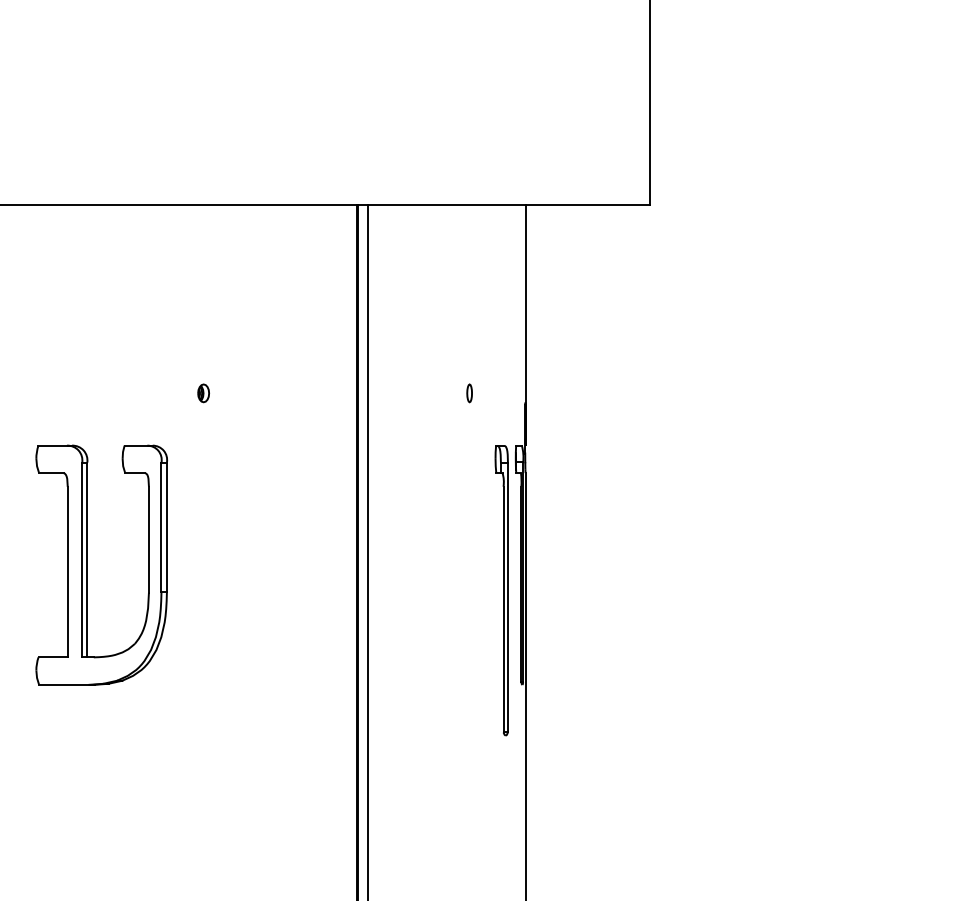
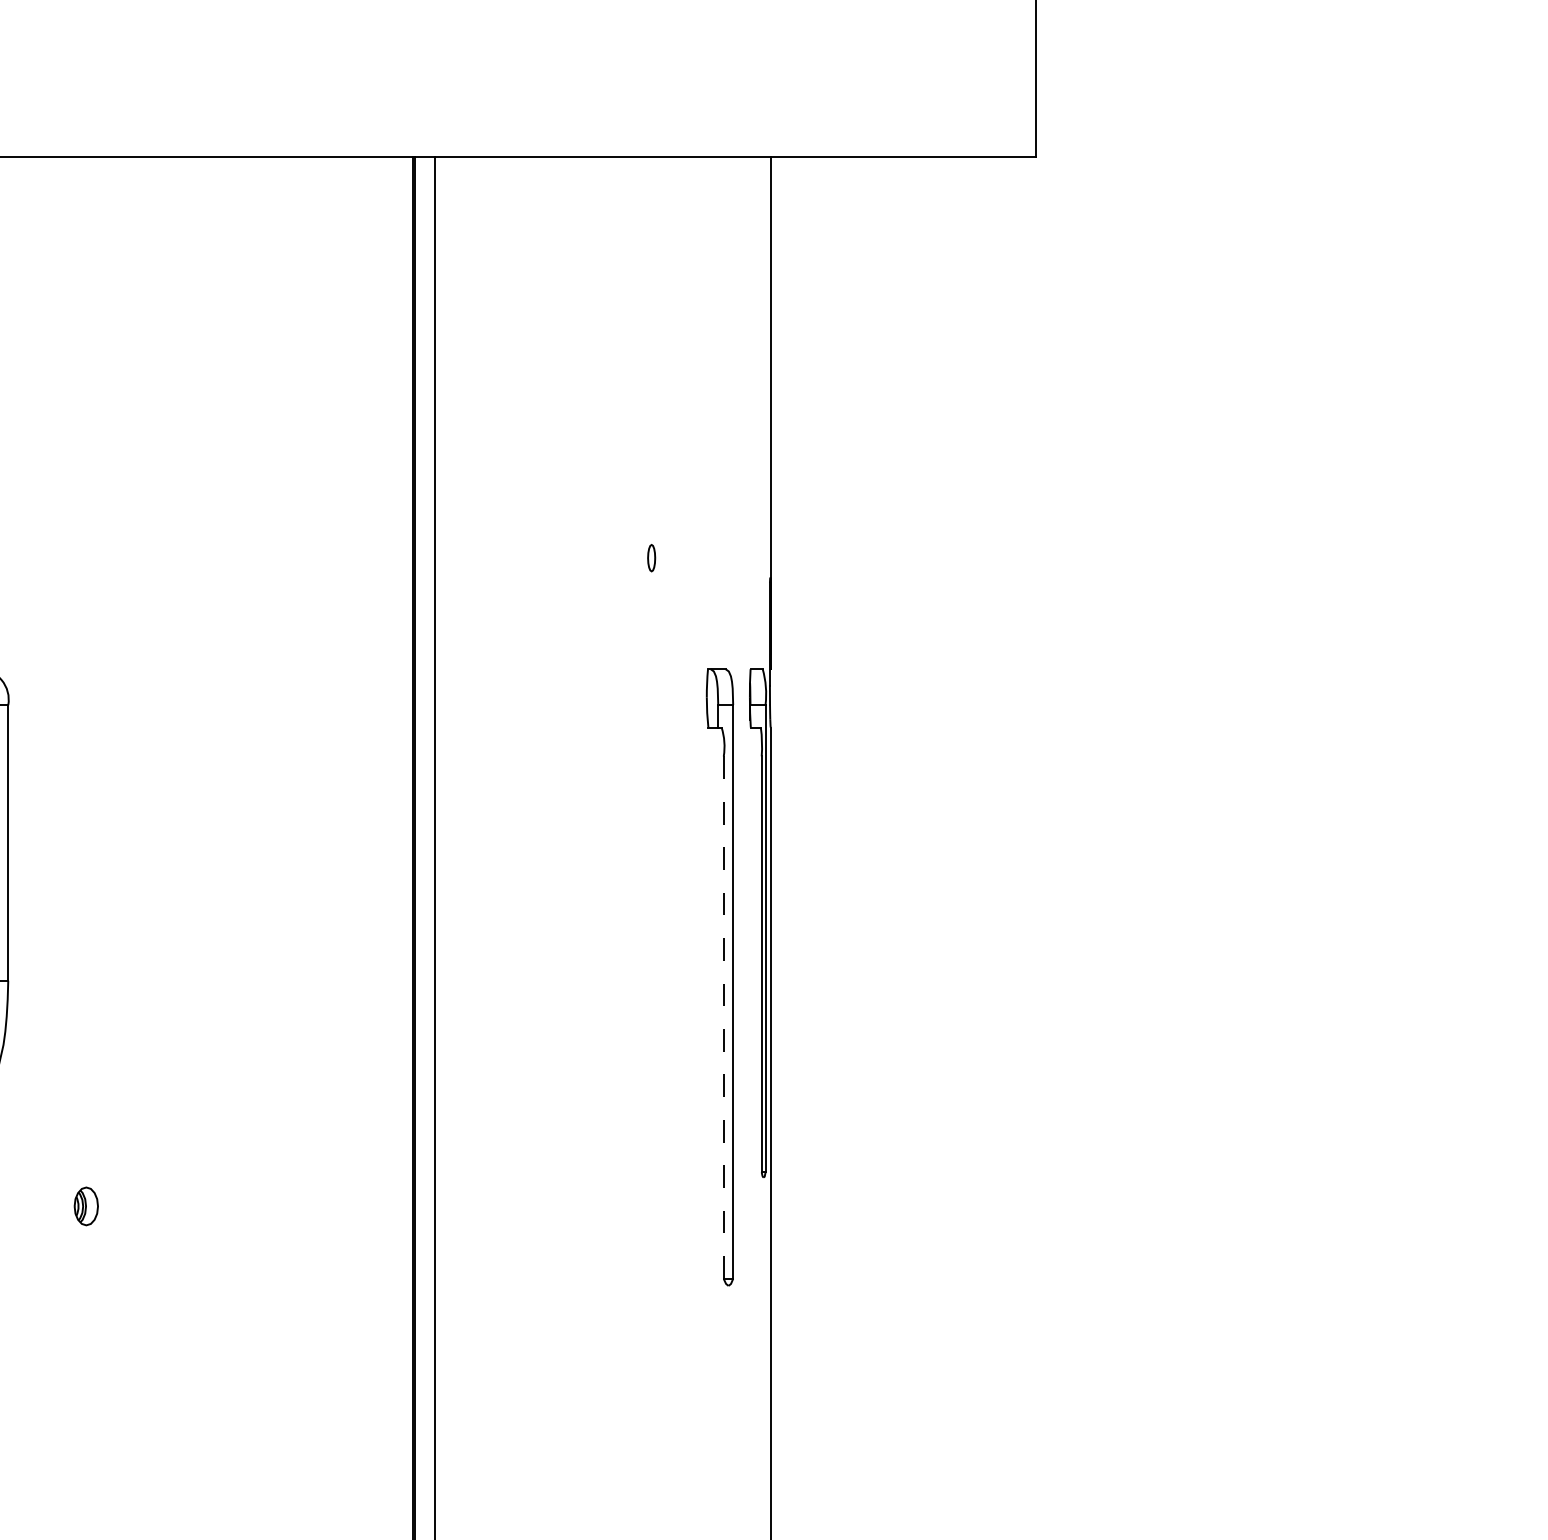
part: (203, 393) -> (85, 1206), moved
part: (469, 393) -> (651, 558), size x0.7
line: (503, 609) -> (723, 1017), solid -> dashed

